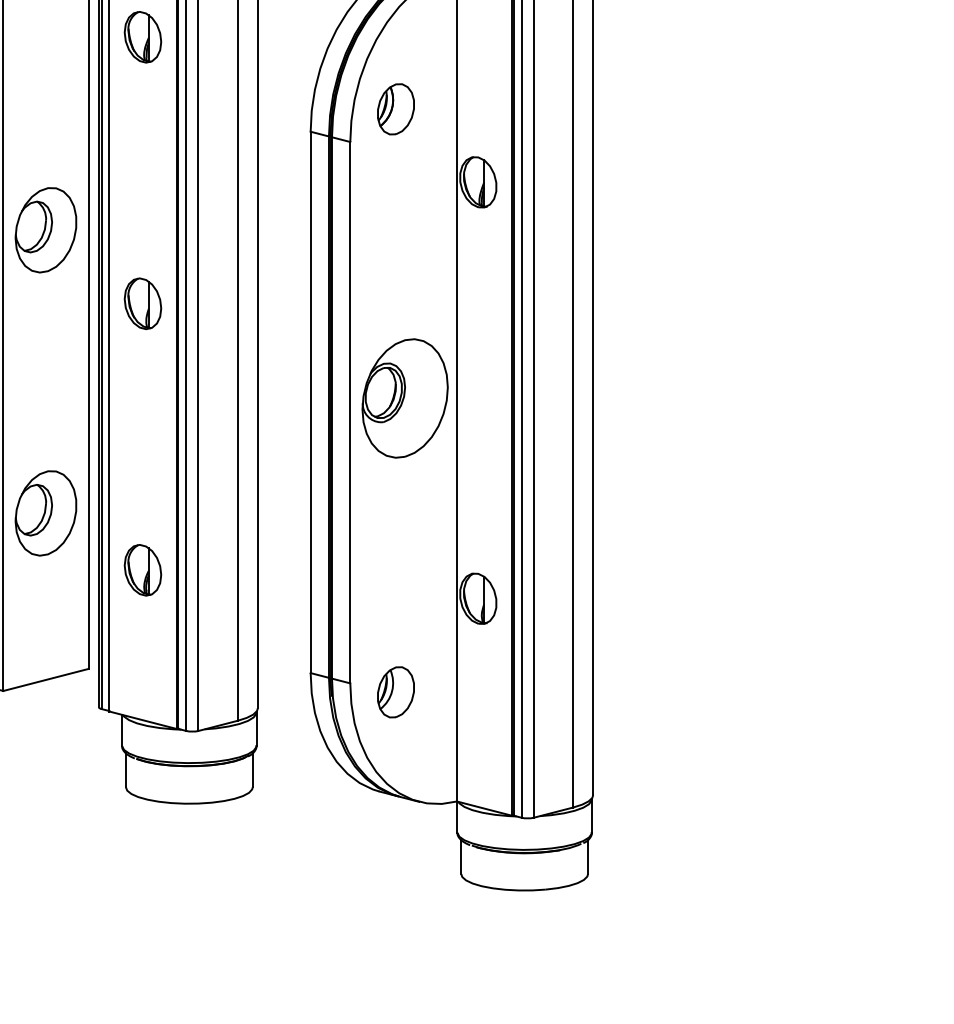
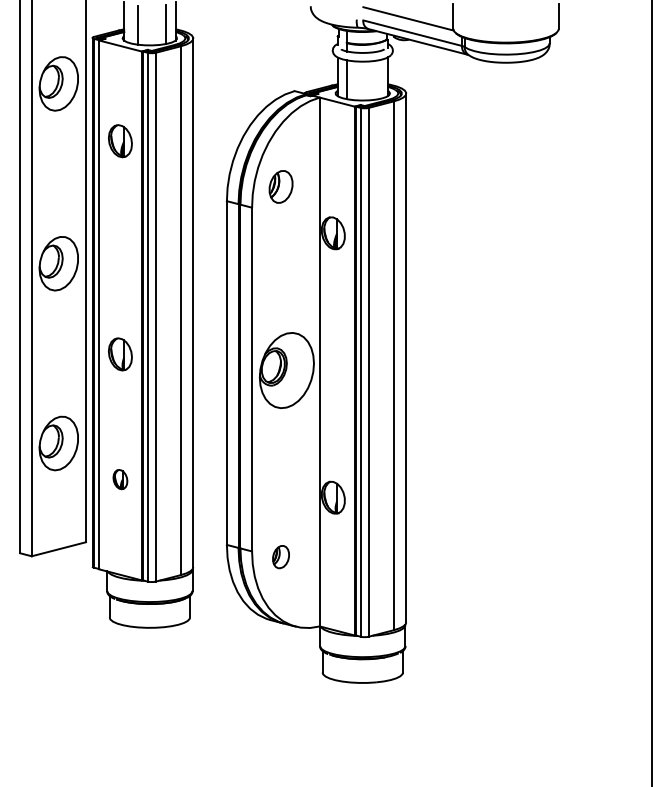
part: (143, 303) -> (120, 354), moved
part: (143, 570) -> (120, 479), size x0.6
part: (395, 691) -> (280, 556), size x0.7

